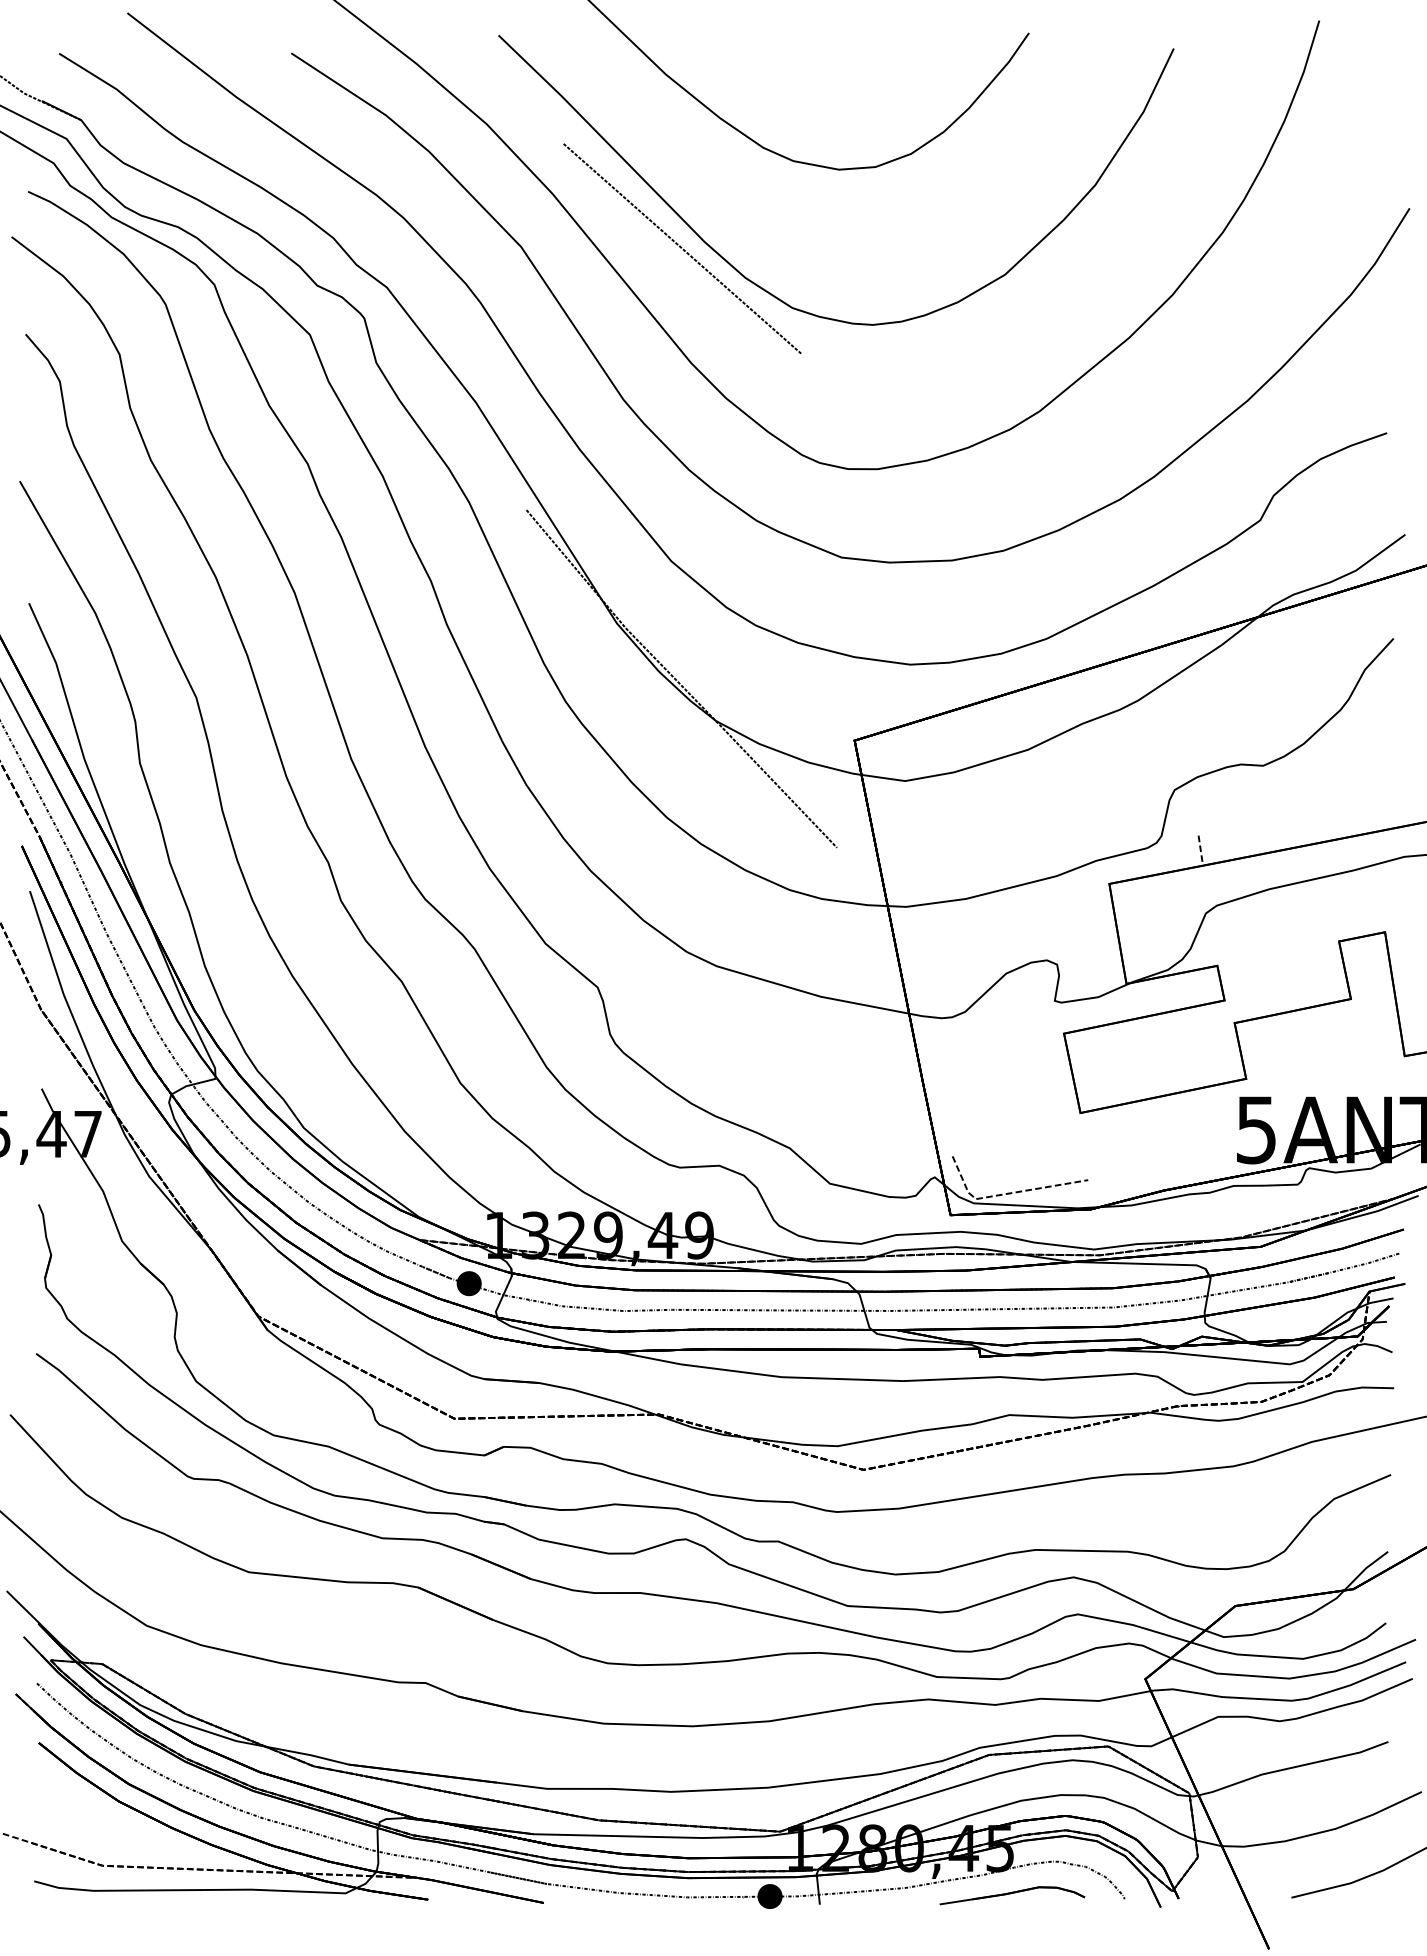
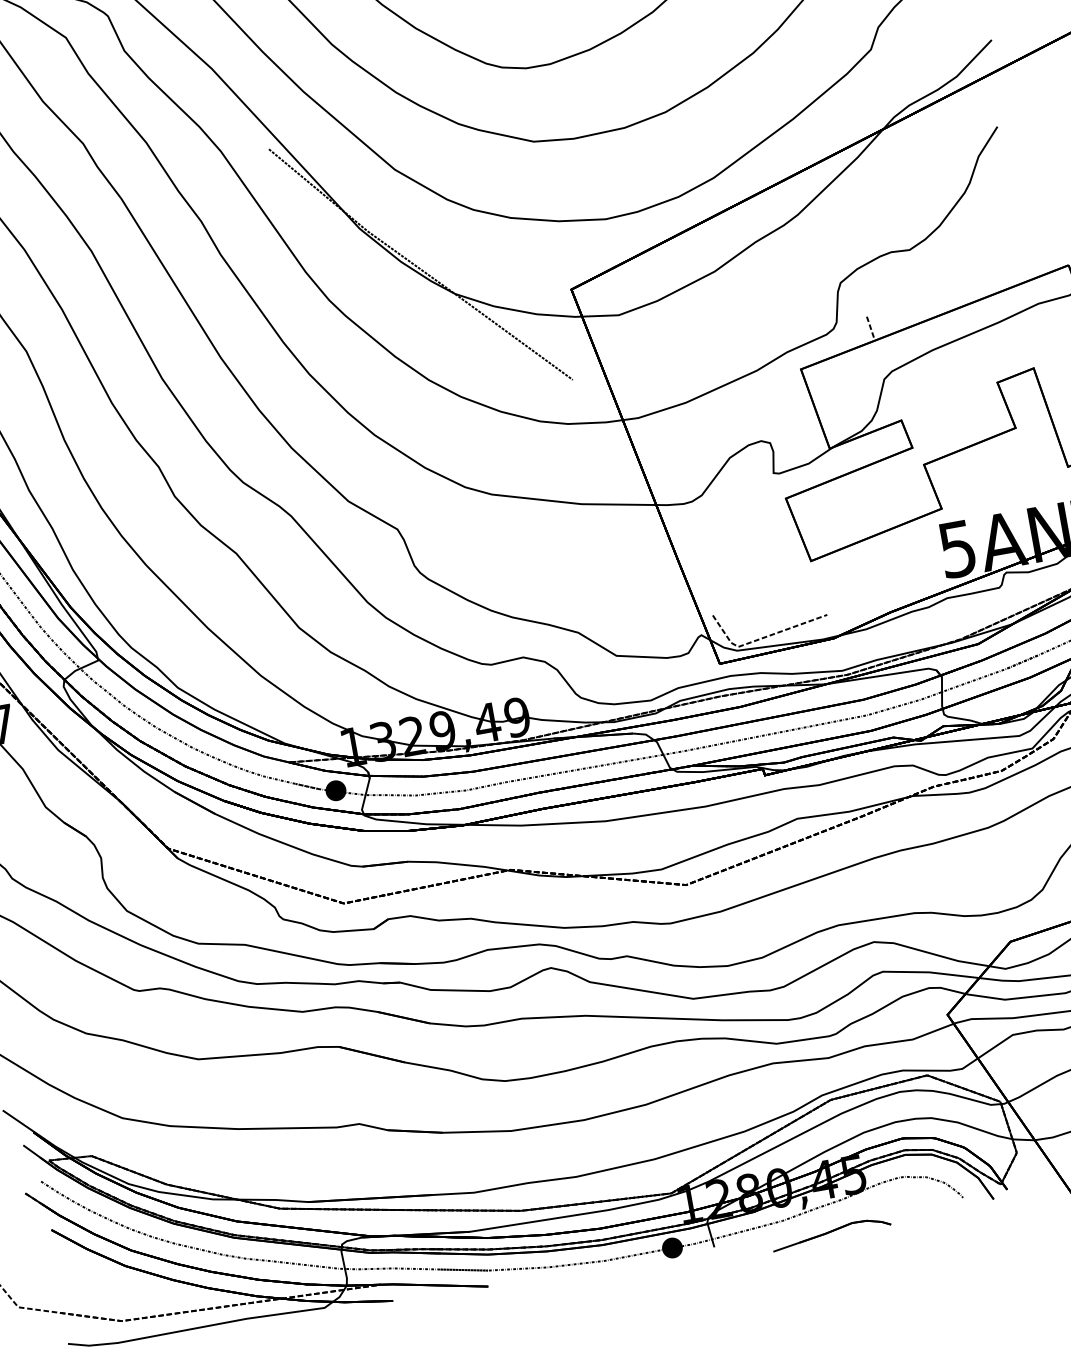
part: (1012, 1895) -> (831, 1233), moved

